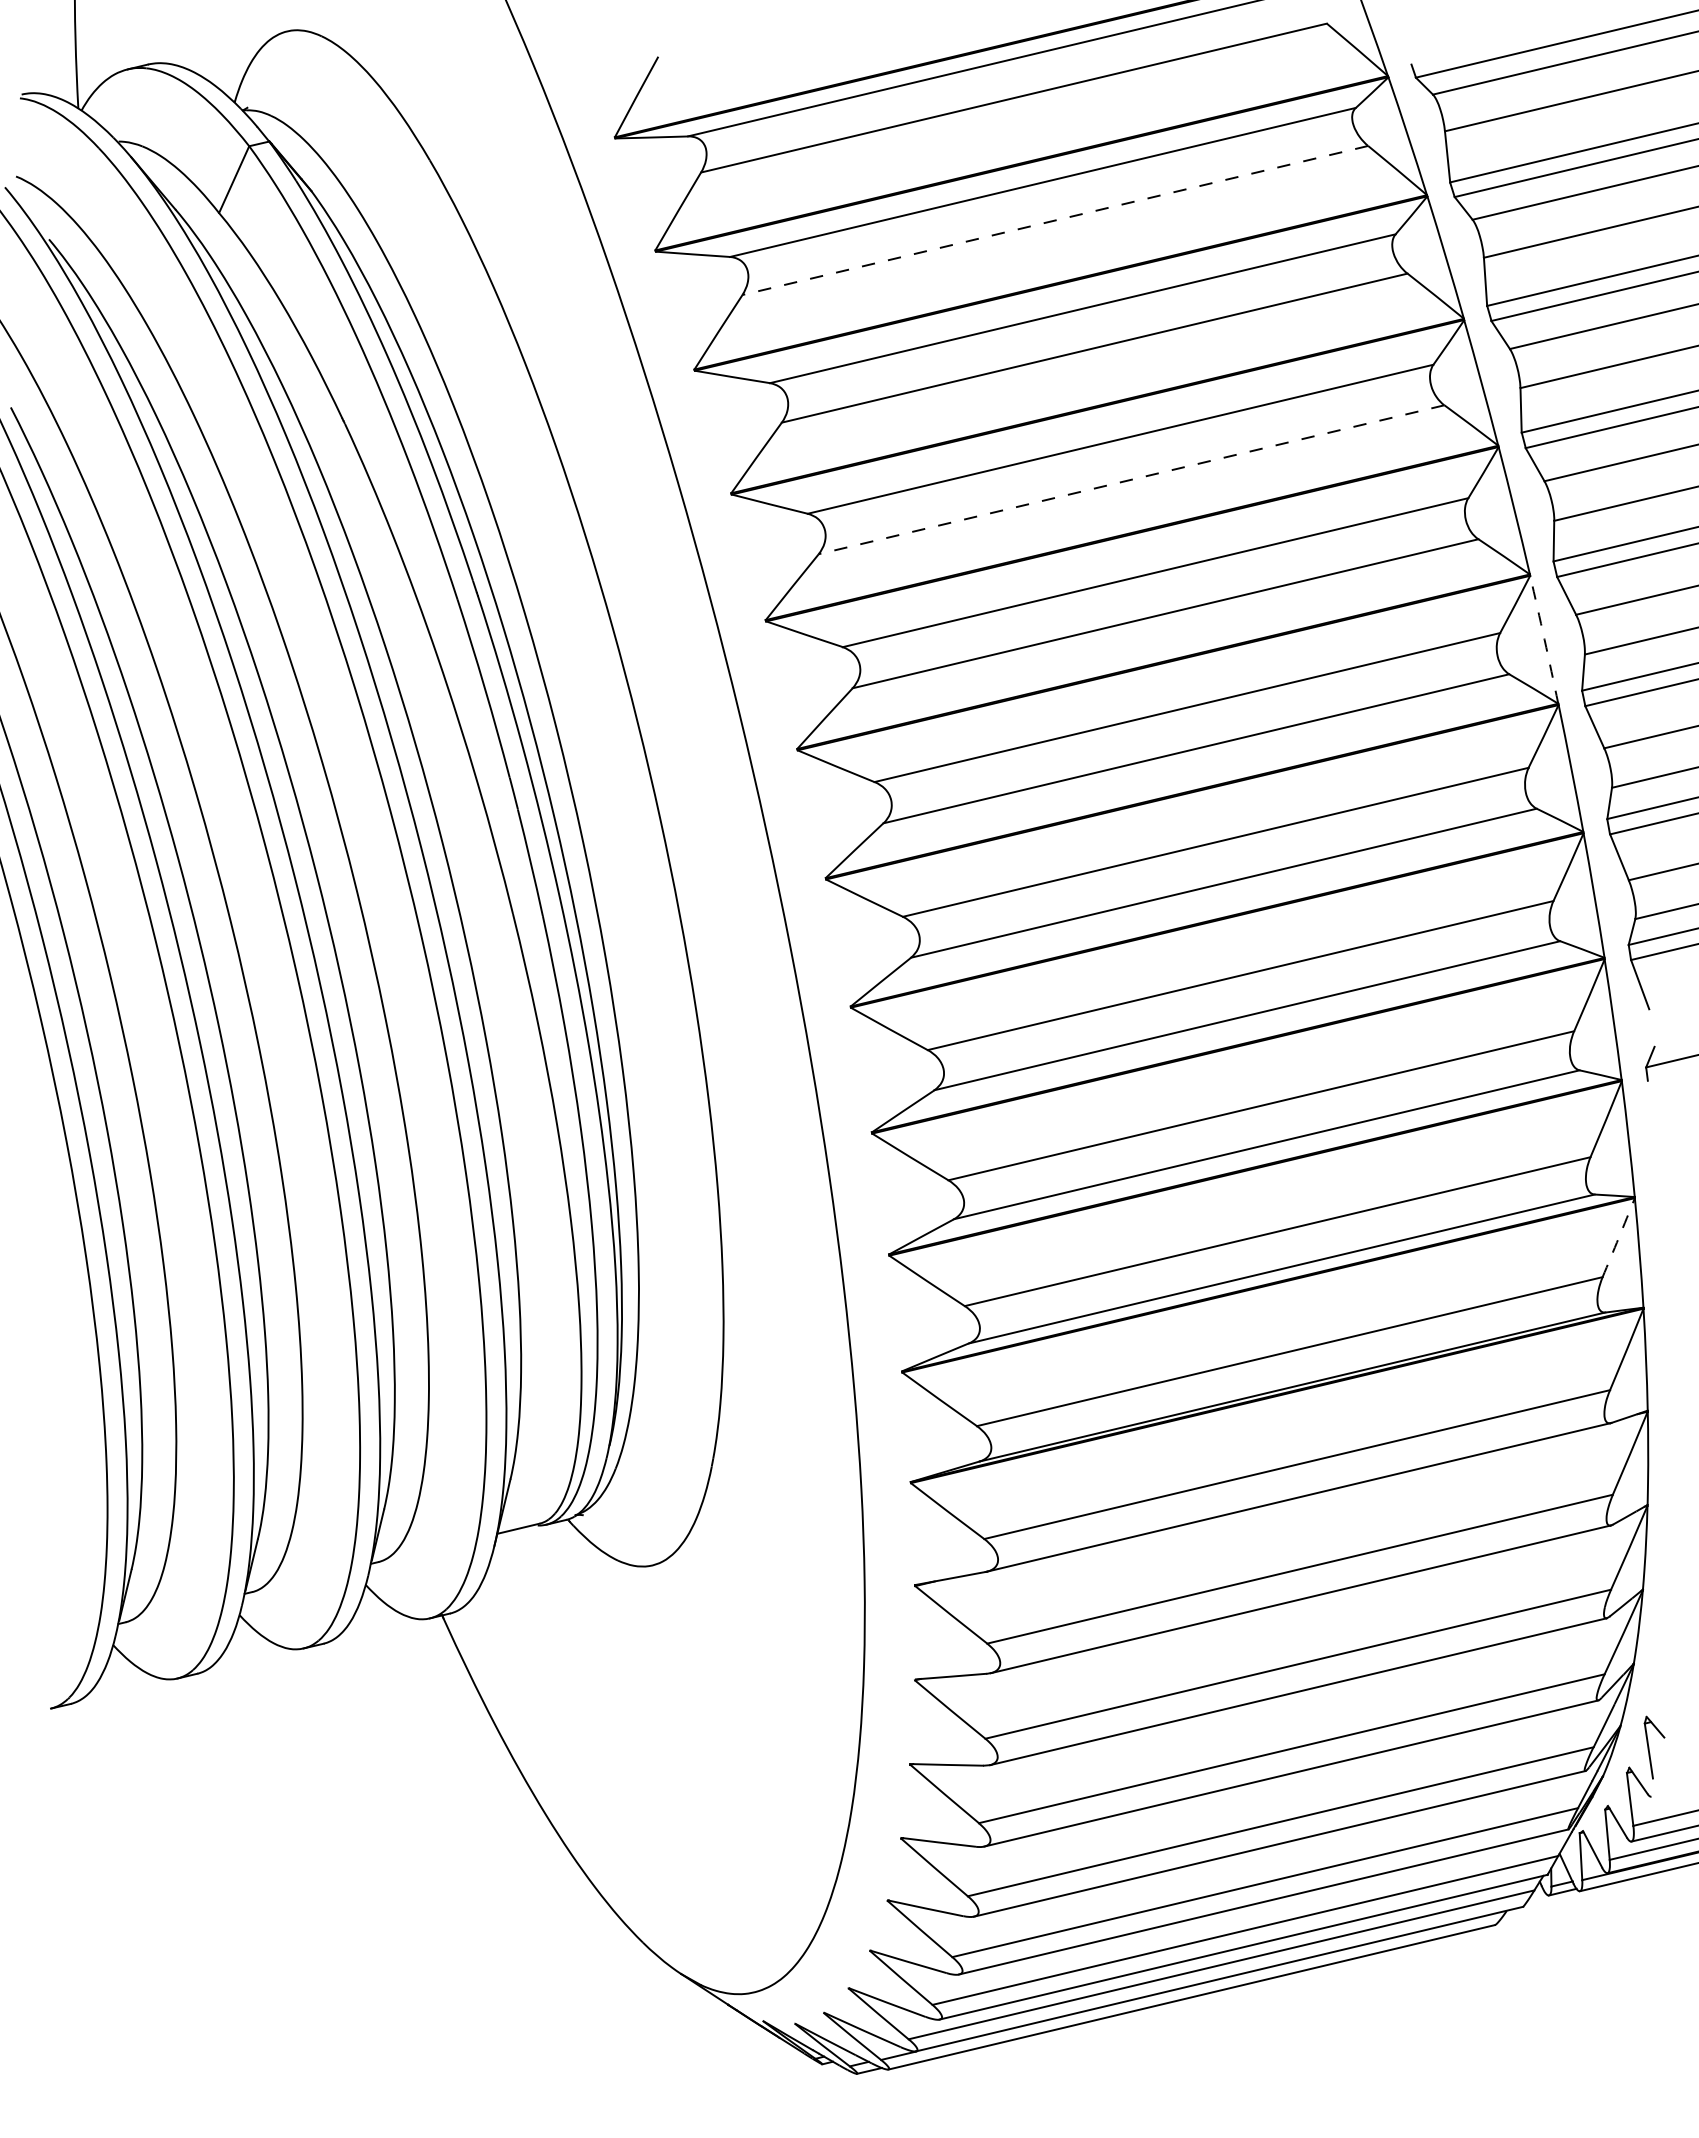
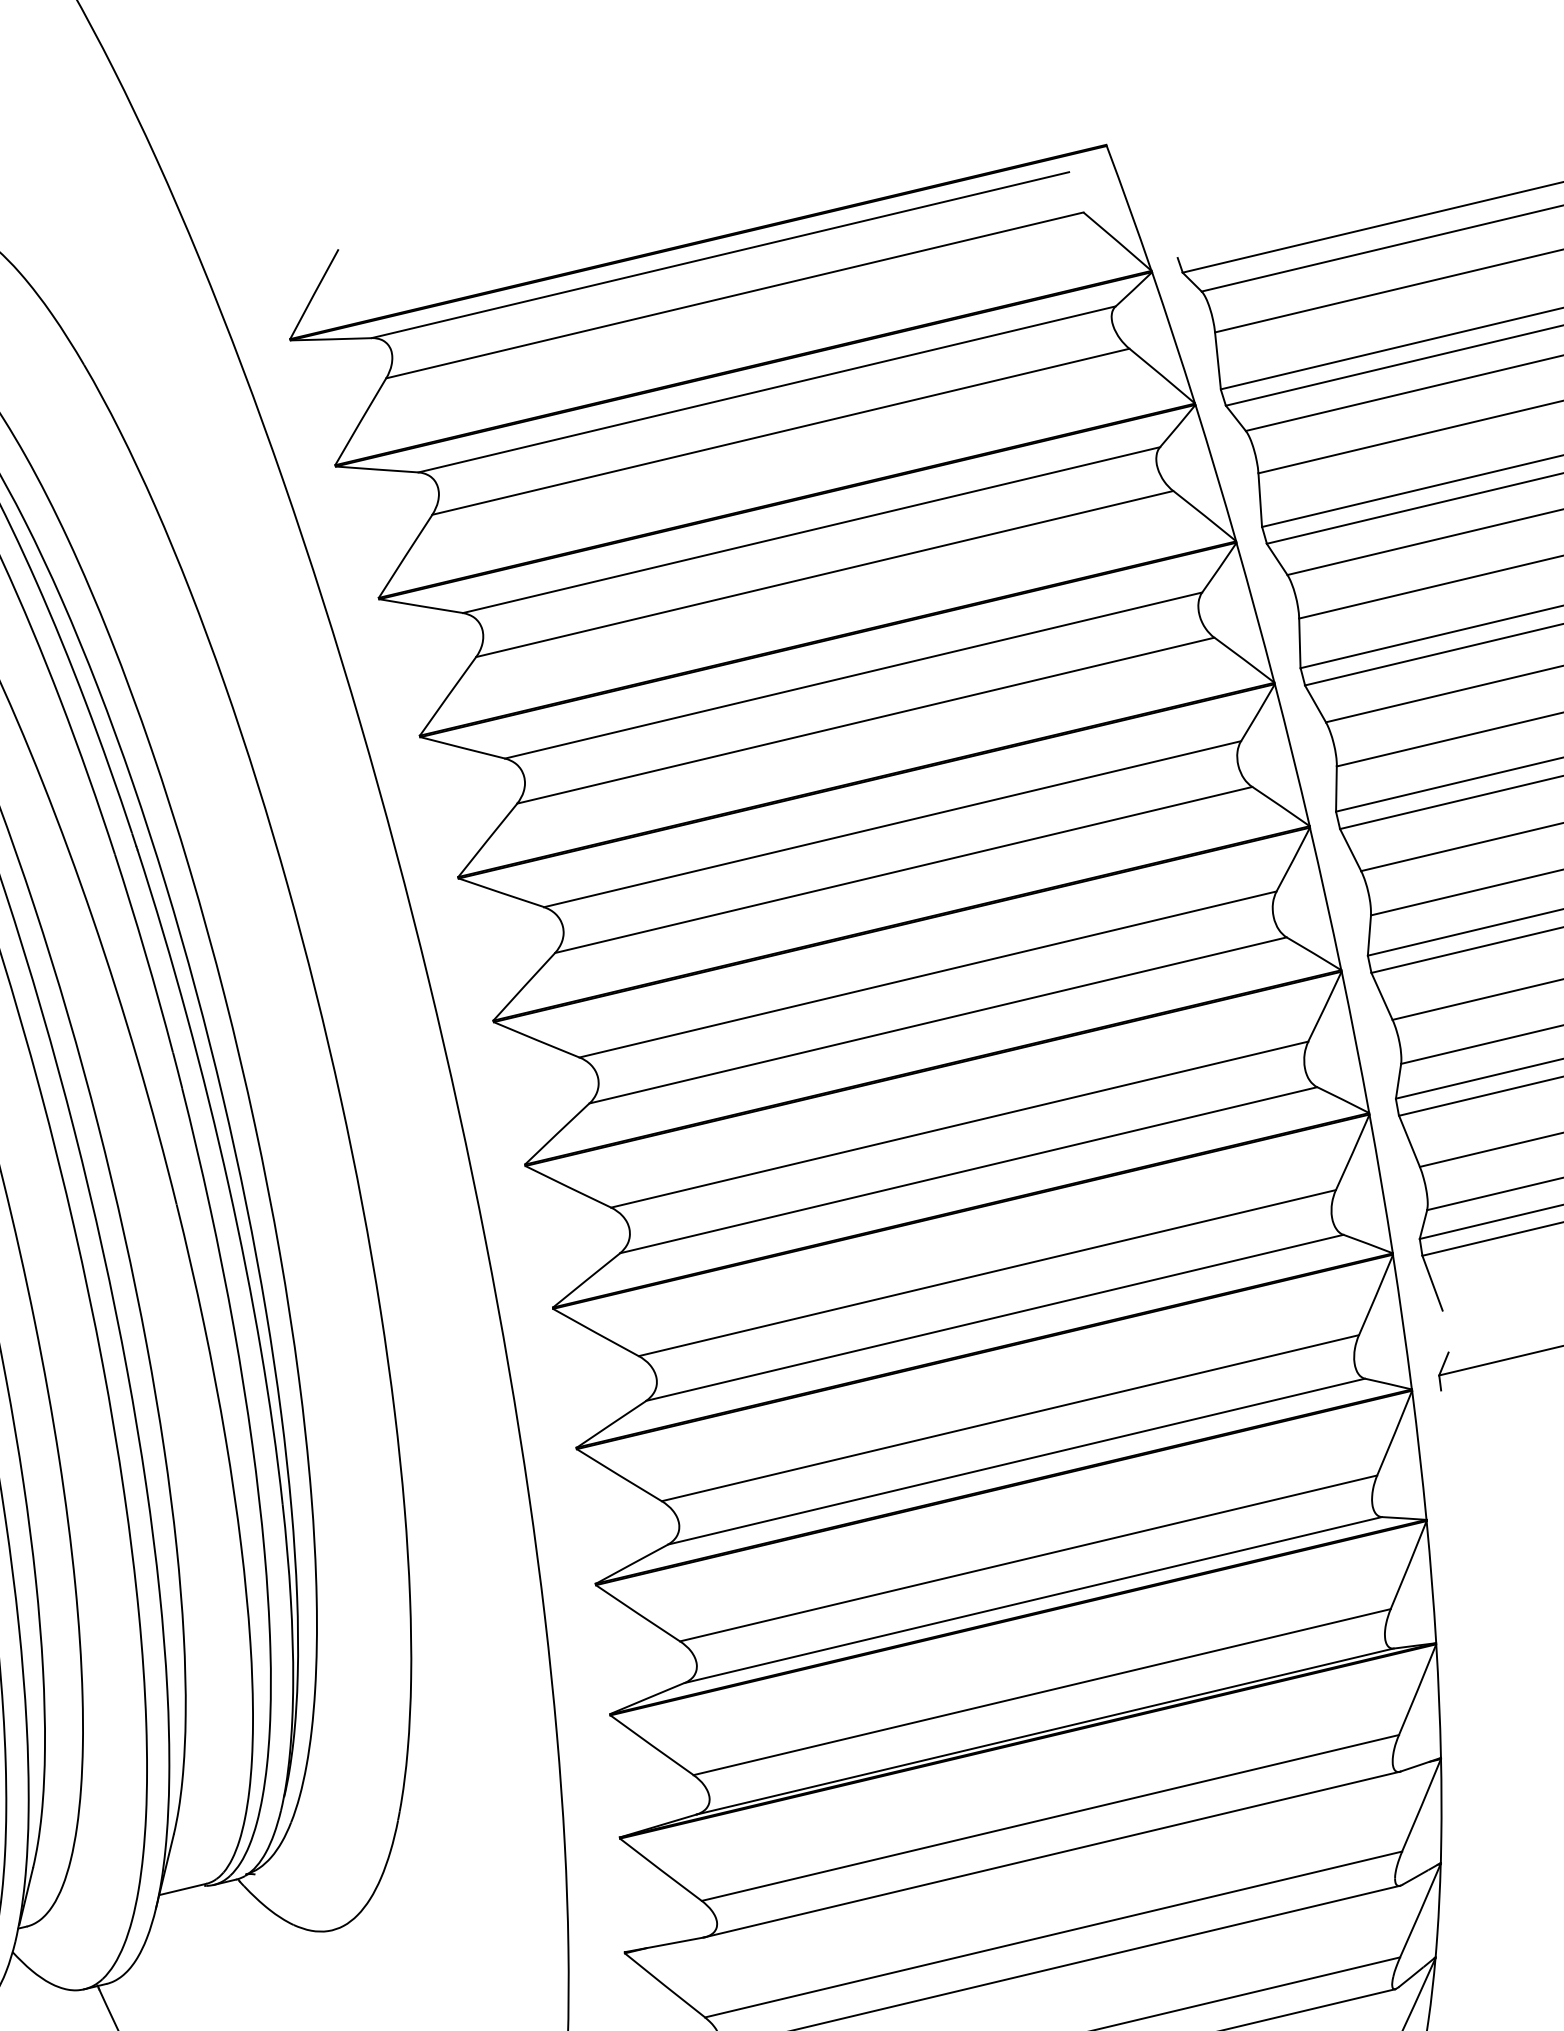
line: (1055, 220) -> (781, 431), dashed -> solid
line: (1131, 479) -> (865, 720), dashed -> solid
arc: (1544, 639) -> (1325, 898), dashed -> solid
arc: (1618, 1237) -> (1408, 1564), dashed -> solid

